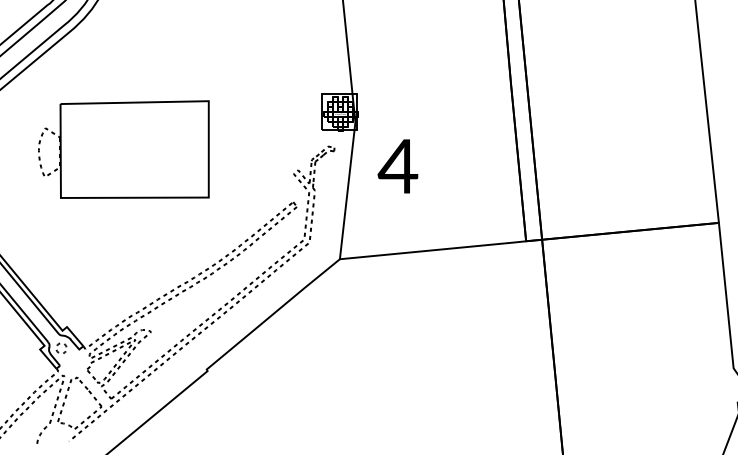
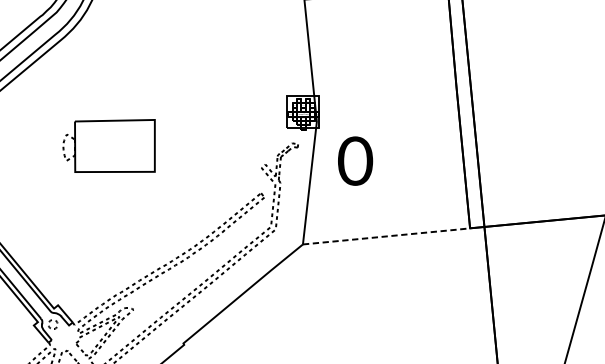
part: (123, 149) -> (108, 145), size x0.6
text: (397, 165) -> (354, 160), 4 -> 0
line: (434, 250) -> (387, 236), solid -> dashed

